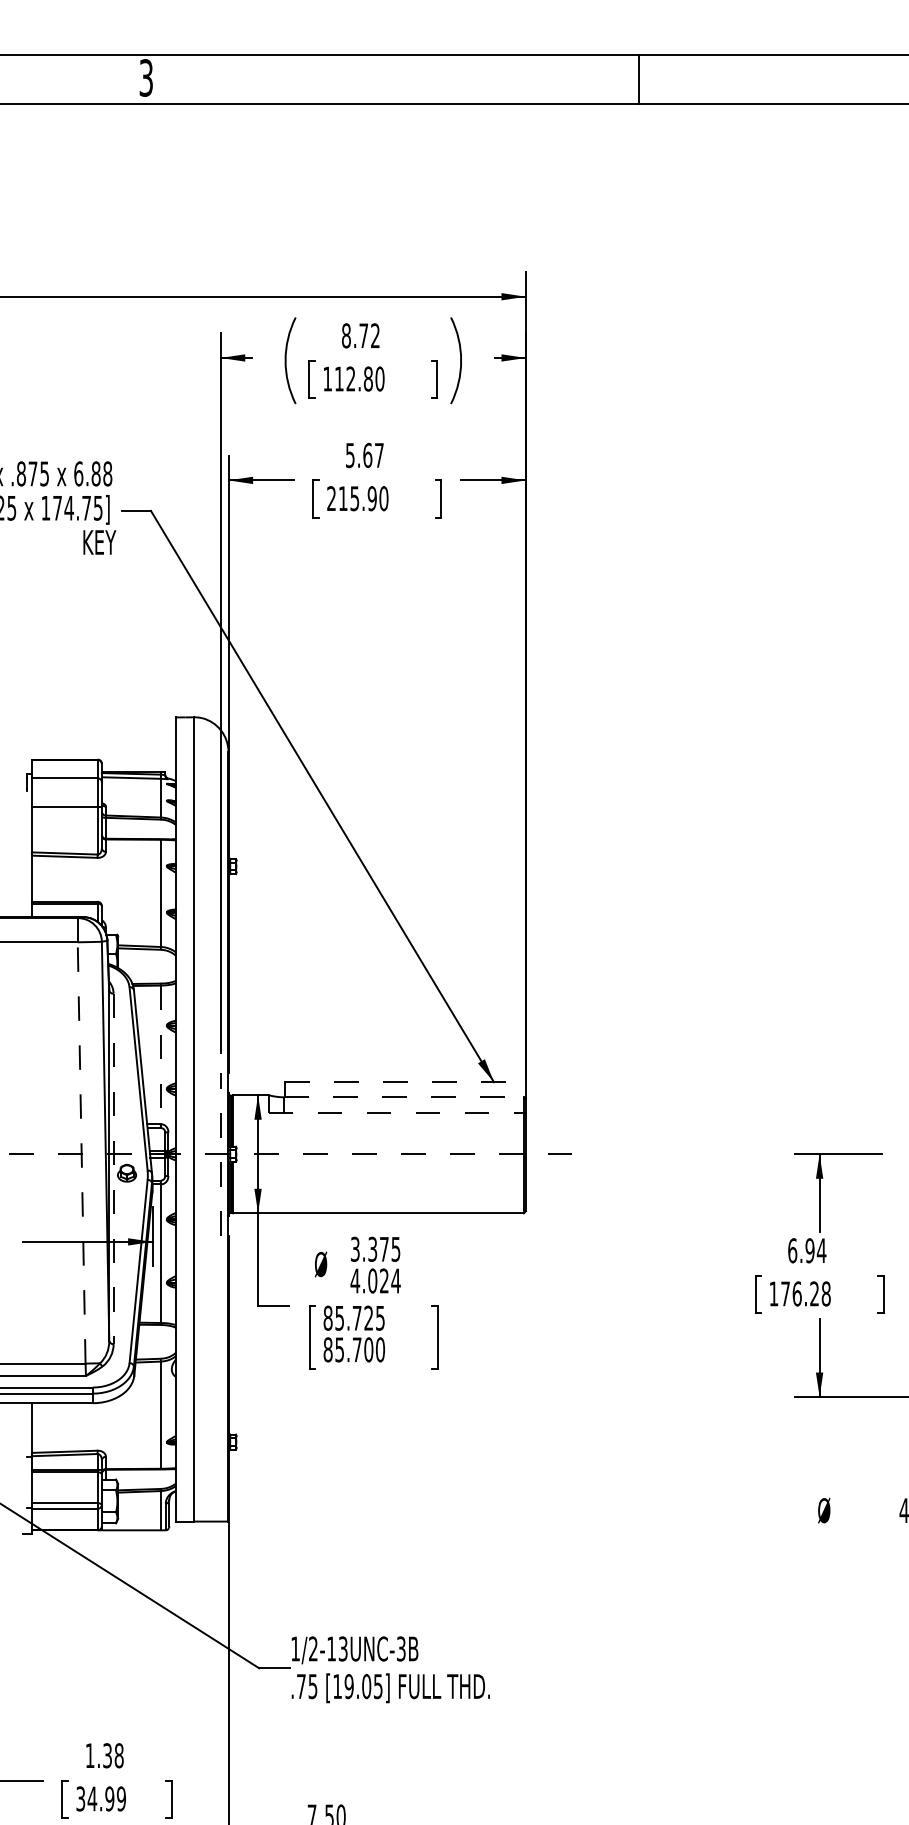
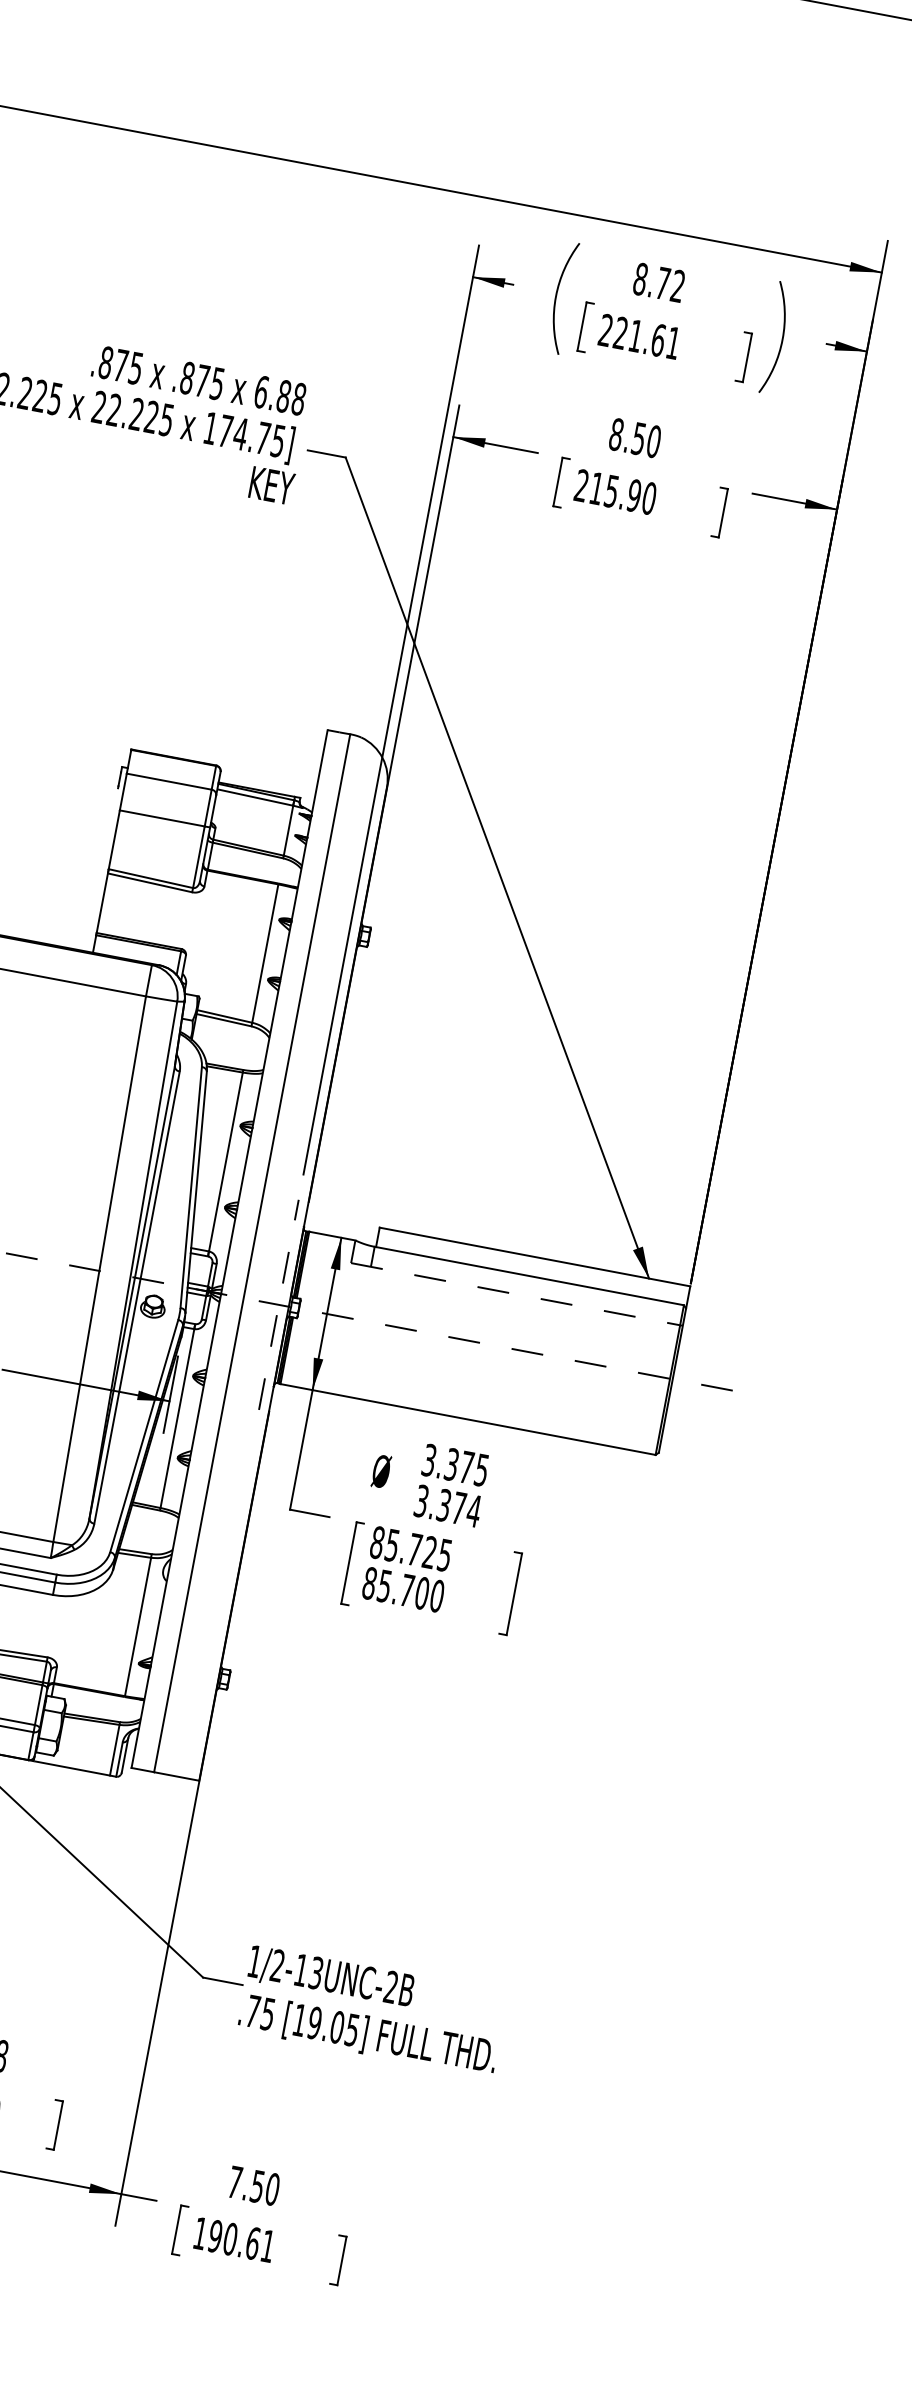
text: (353, 378) -> (639, 336), 112.80 -> 221.61
text: (364, 455) -> (634, 438), 5.67 -> 8.50
line: (160, 1055) -> (225, 1162), dashed -> solid
line: (406, 1082) -> (536, 1257), dashed -> solid
line: (404, 1097) -> (529, 1276), dashed -> solid
line: (81, 1152) -> (99, 1268), dashed -> solid
line: (113, 1169) -> (136, 1298), dashed -> solid
text: (369, 1280) -> (440, 1504), 4.024 -> 3.374
text: (401, 1648) -> (391, 1986), 1/2-13UNC-3B -> 1/2-13UNC-2B

